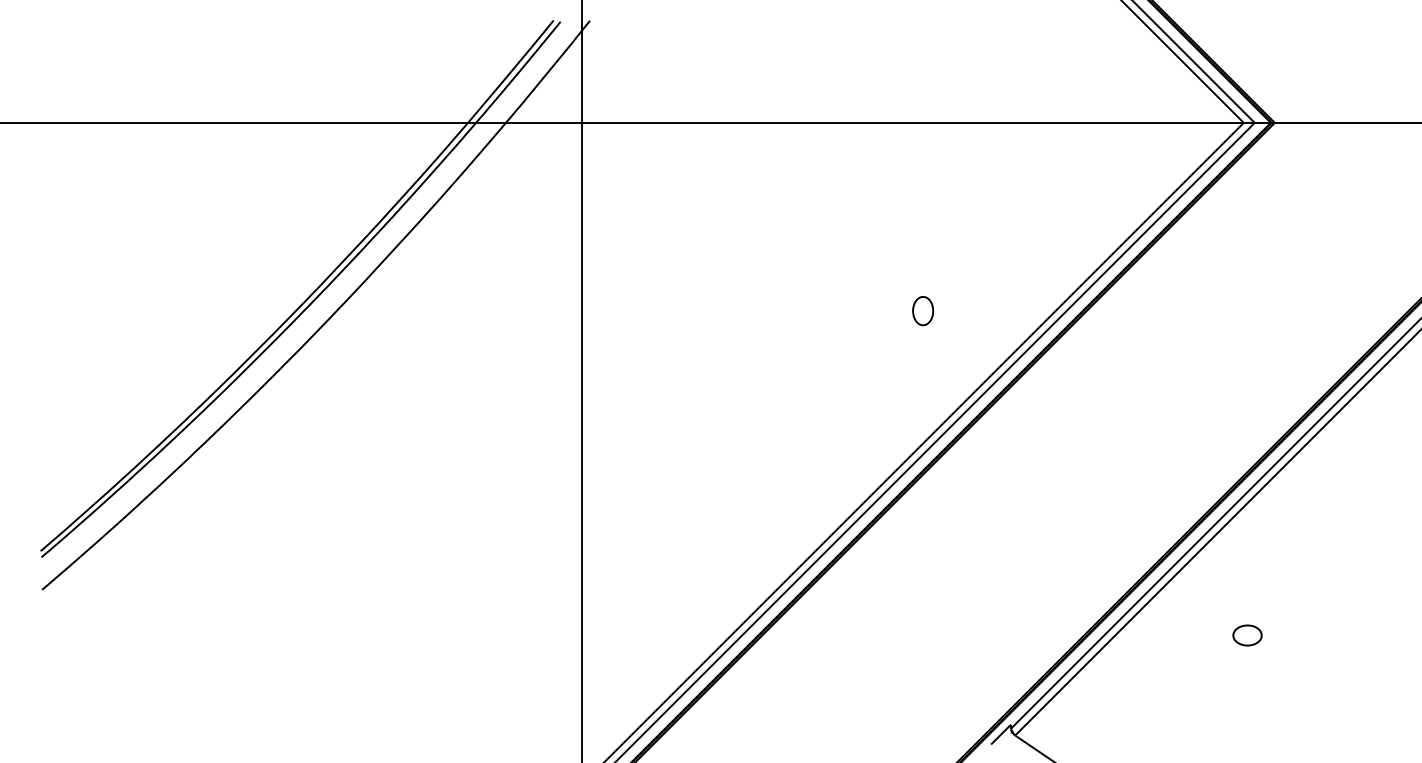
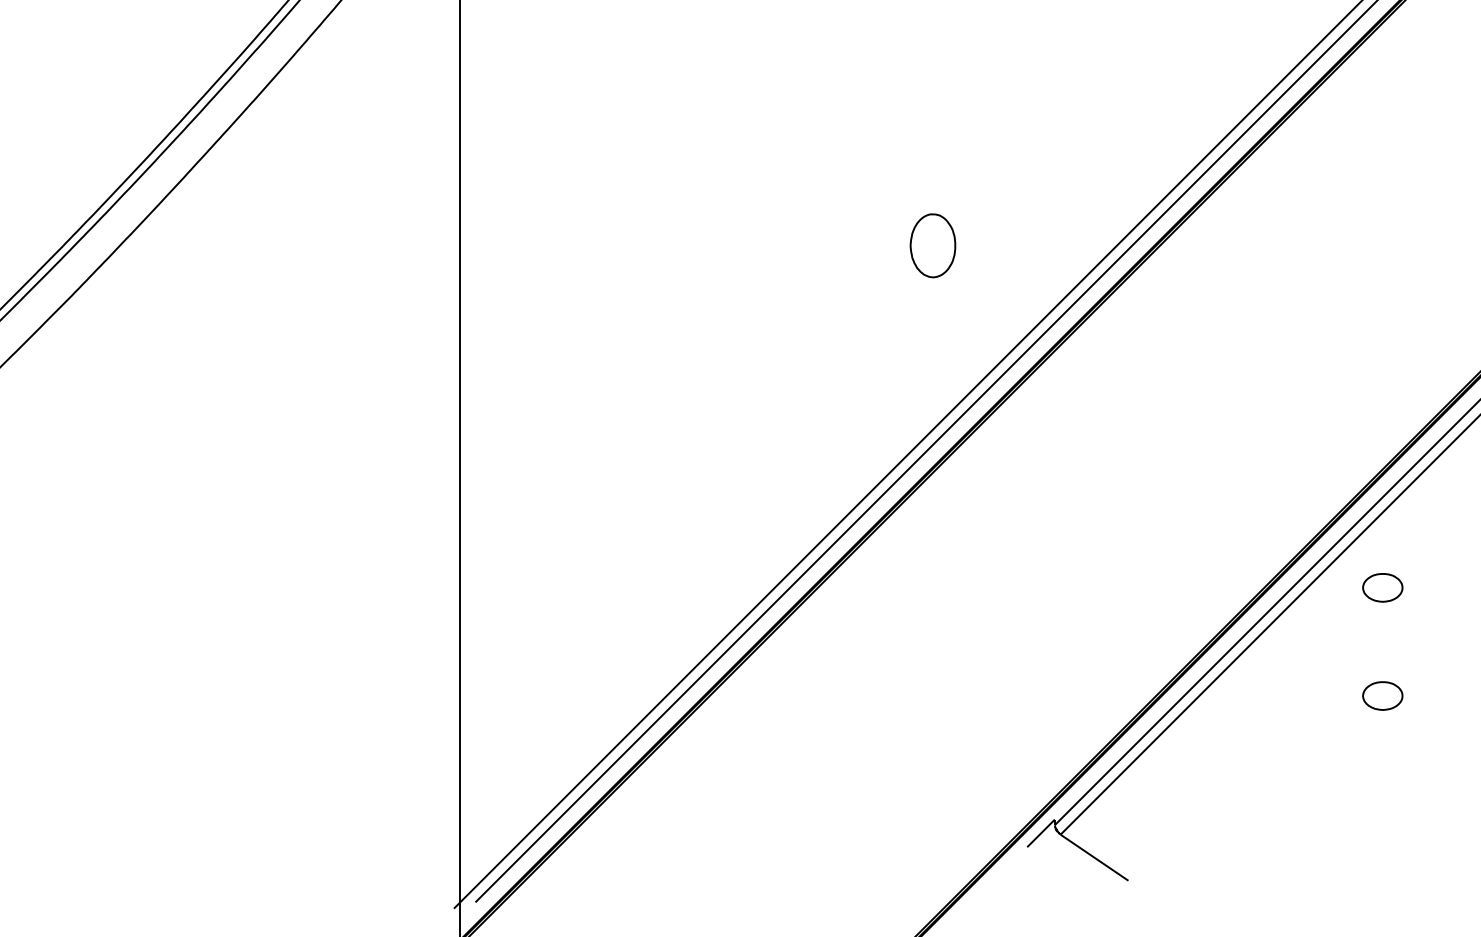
part: (922, 311) -> (932, 246), size x1.6
part: (1247, 557) -> (1382, 587), added

